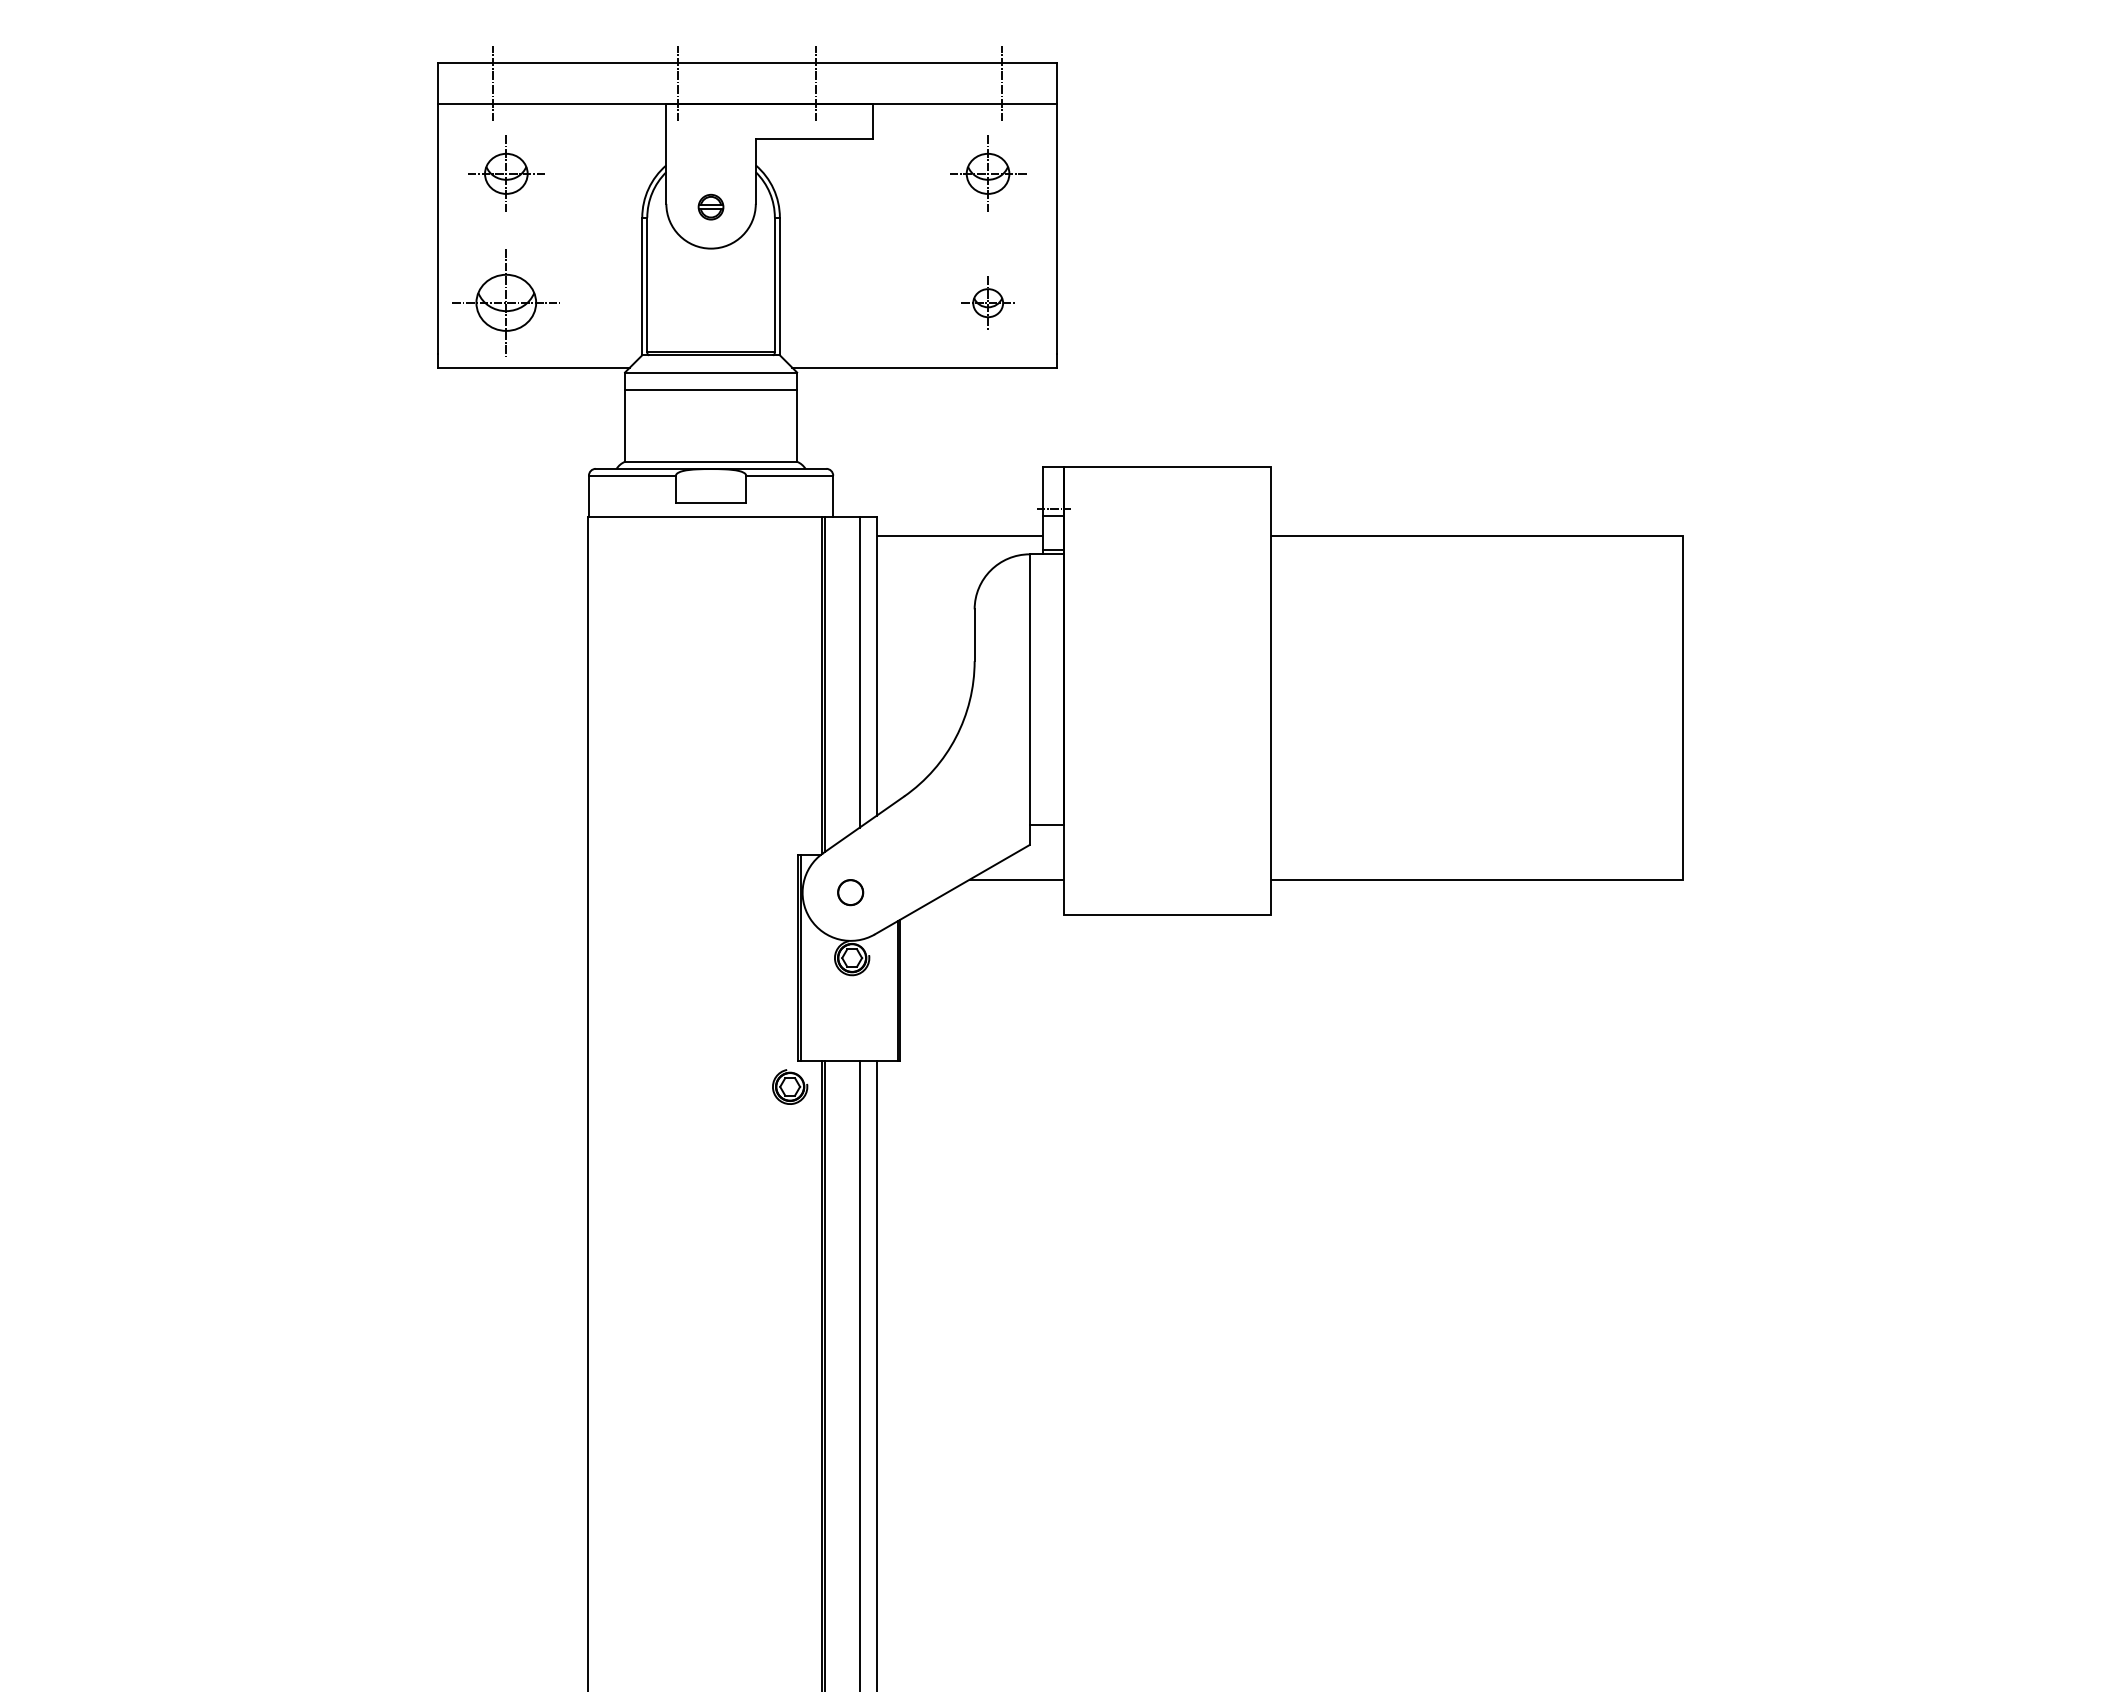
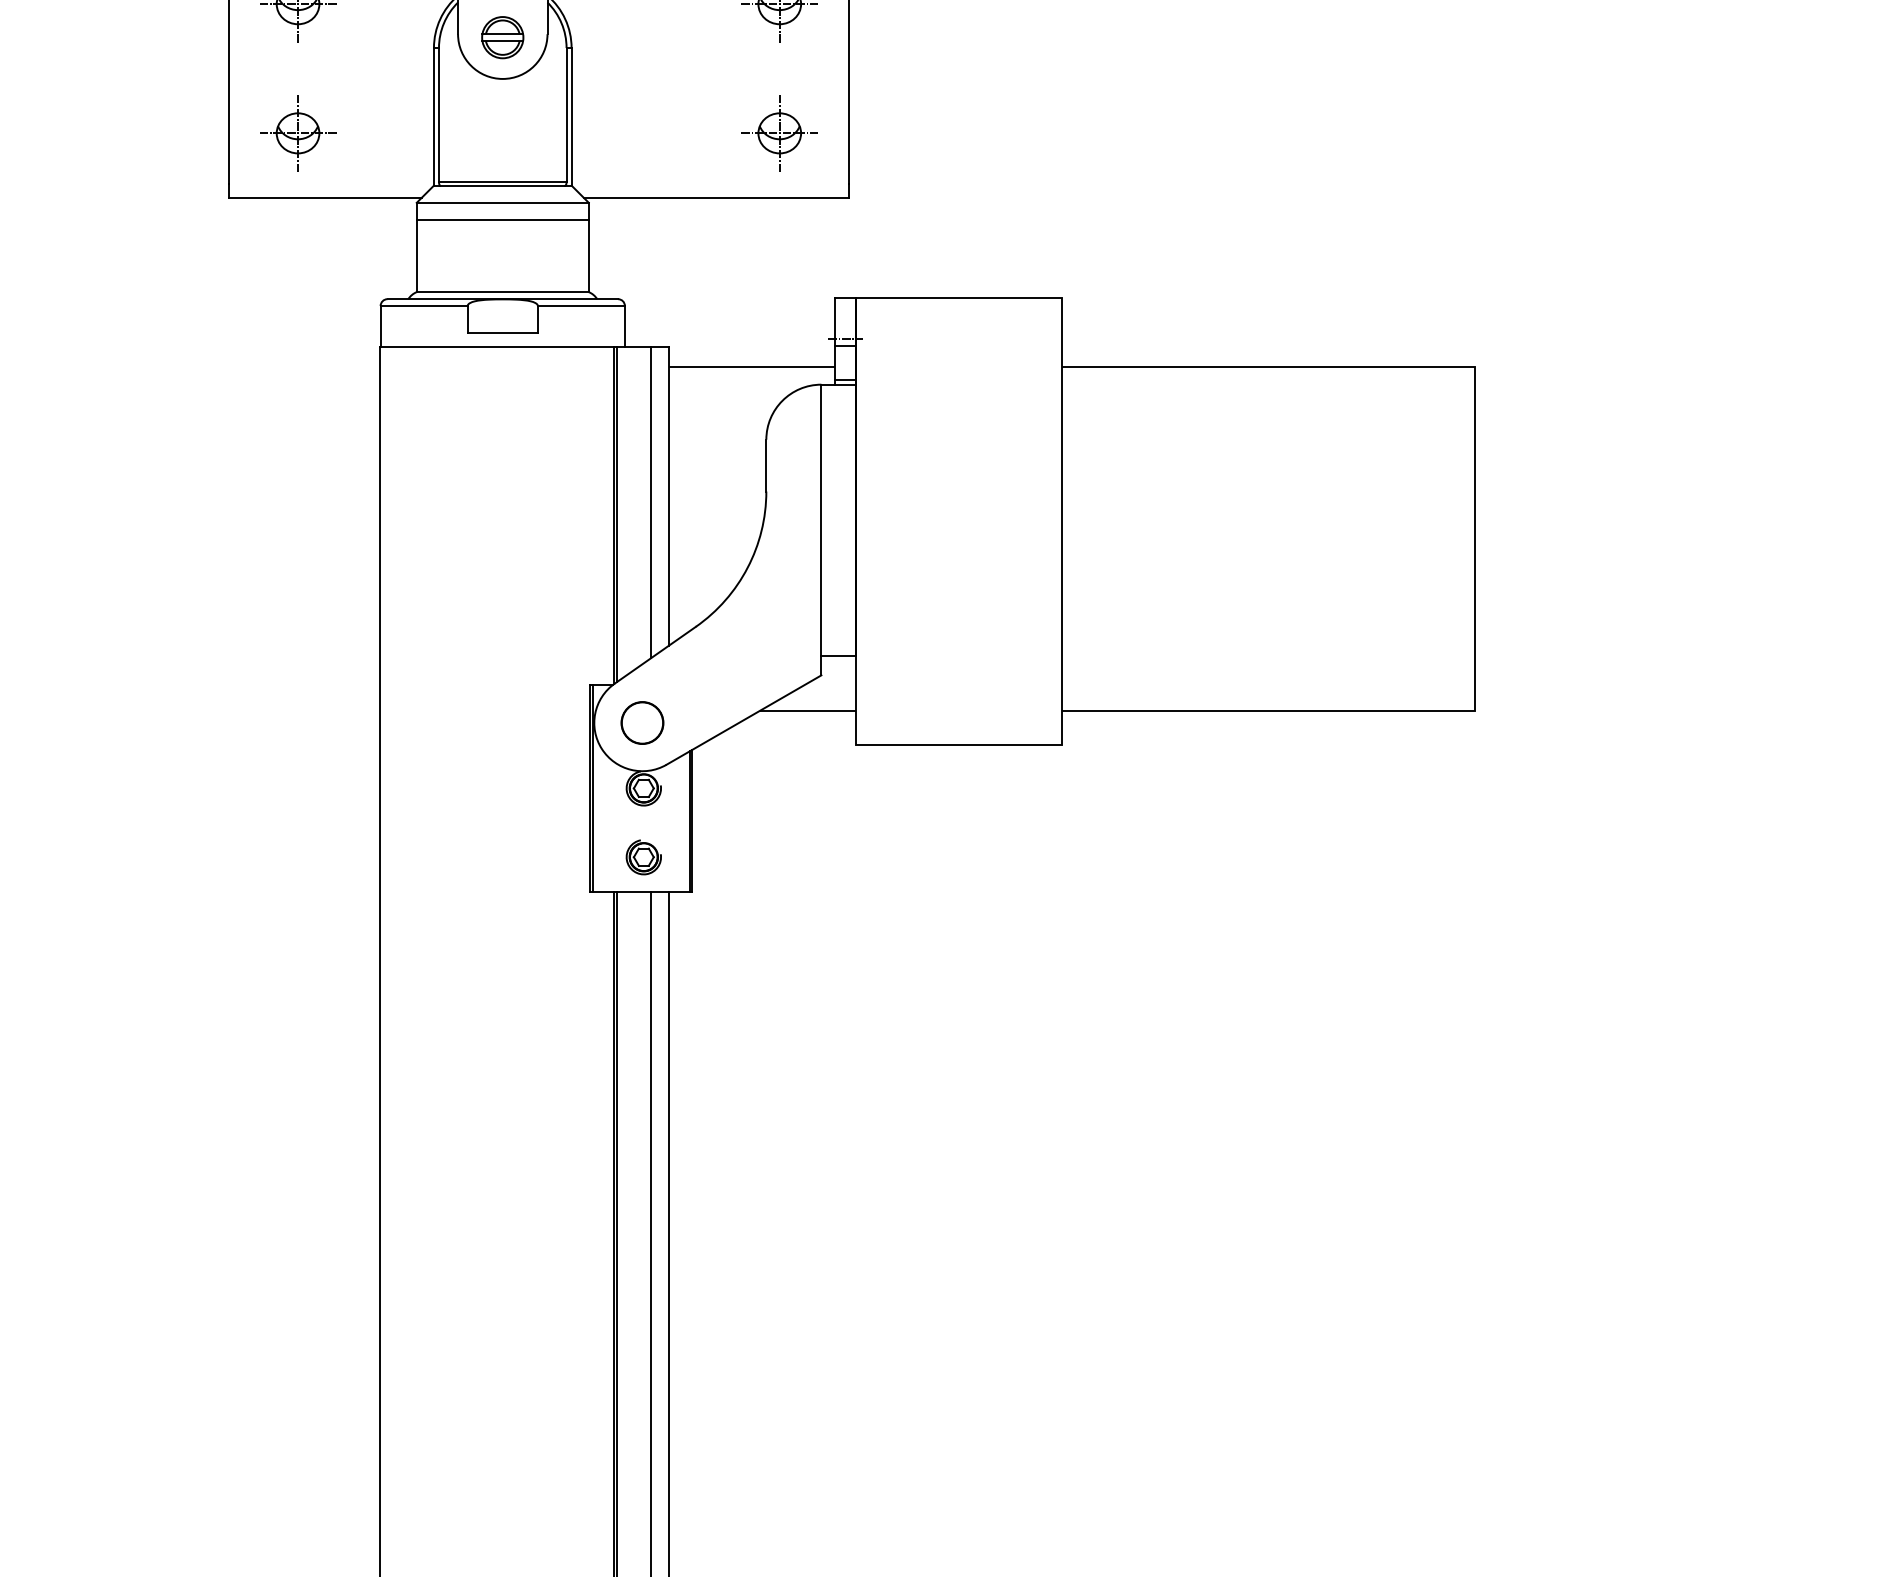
part: (710, 206) -> (502, 36), size x1.67
part: (506, 303) -> (298, 133), size x0.71
part: (988, 303) -> (780, 133), size x1.43
part: (850, 892) -> (642, 722), size x1.67
part: (790, 1086) -> (644, 856), moved

